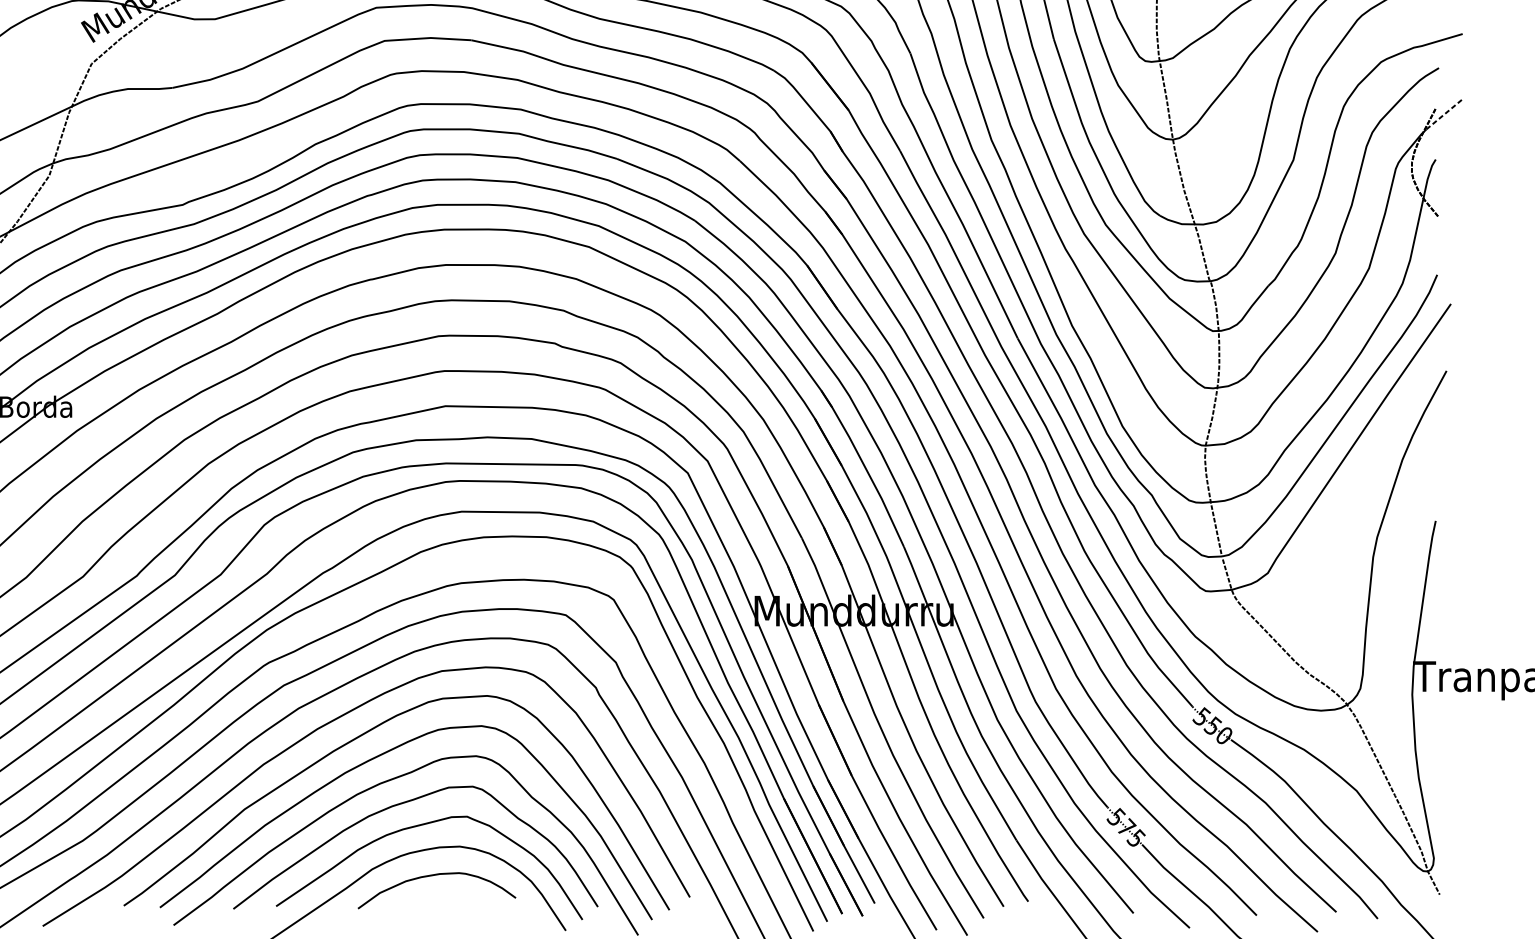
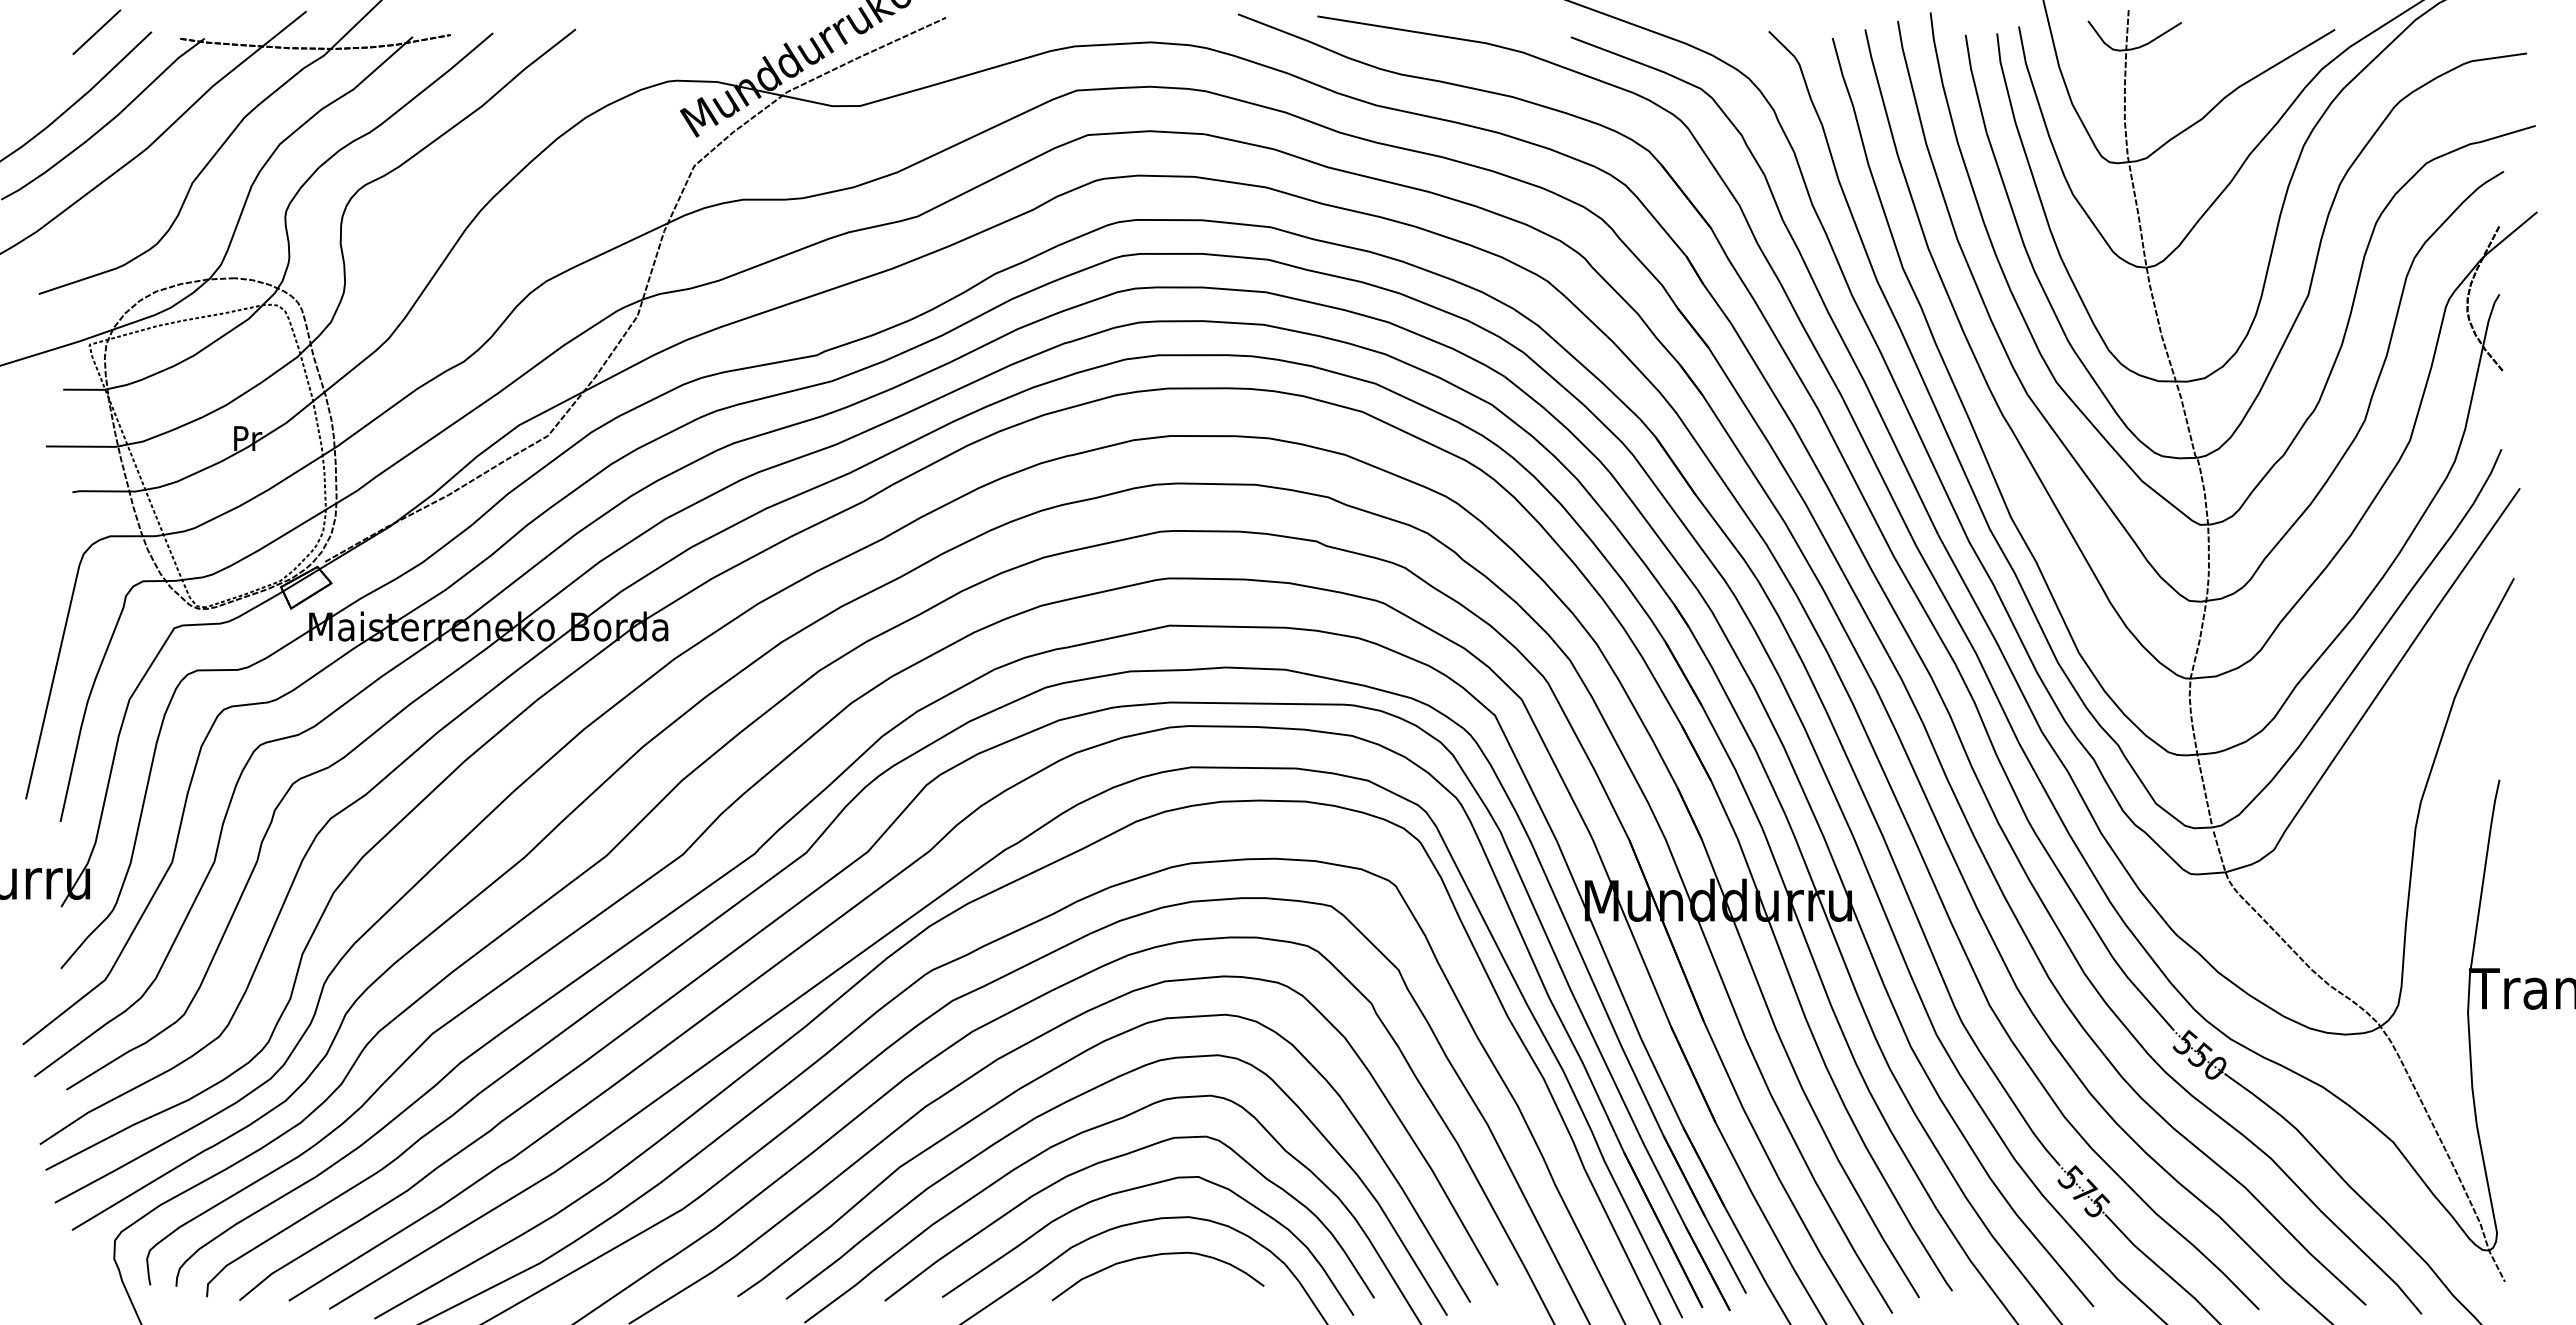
line: (1445, 114) -> (2512, 233), dashed -> solid

